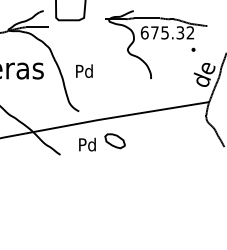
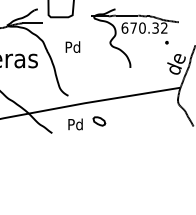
text: (165, 32) -> (142, 27), 675.32 -> 670.32
text: (83, 70) -> (72, 46), moved
part: (115, 141) -> (99, 121), size x0.7

